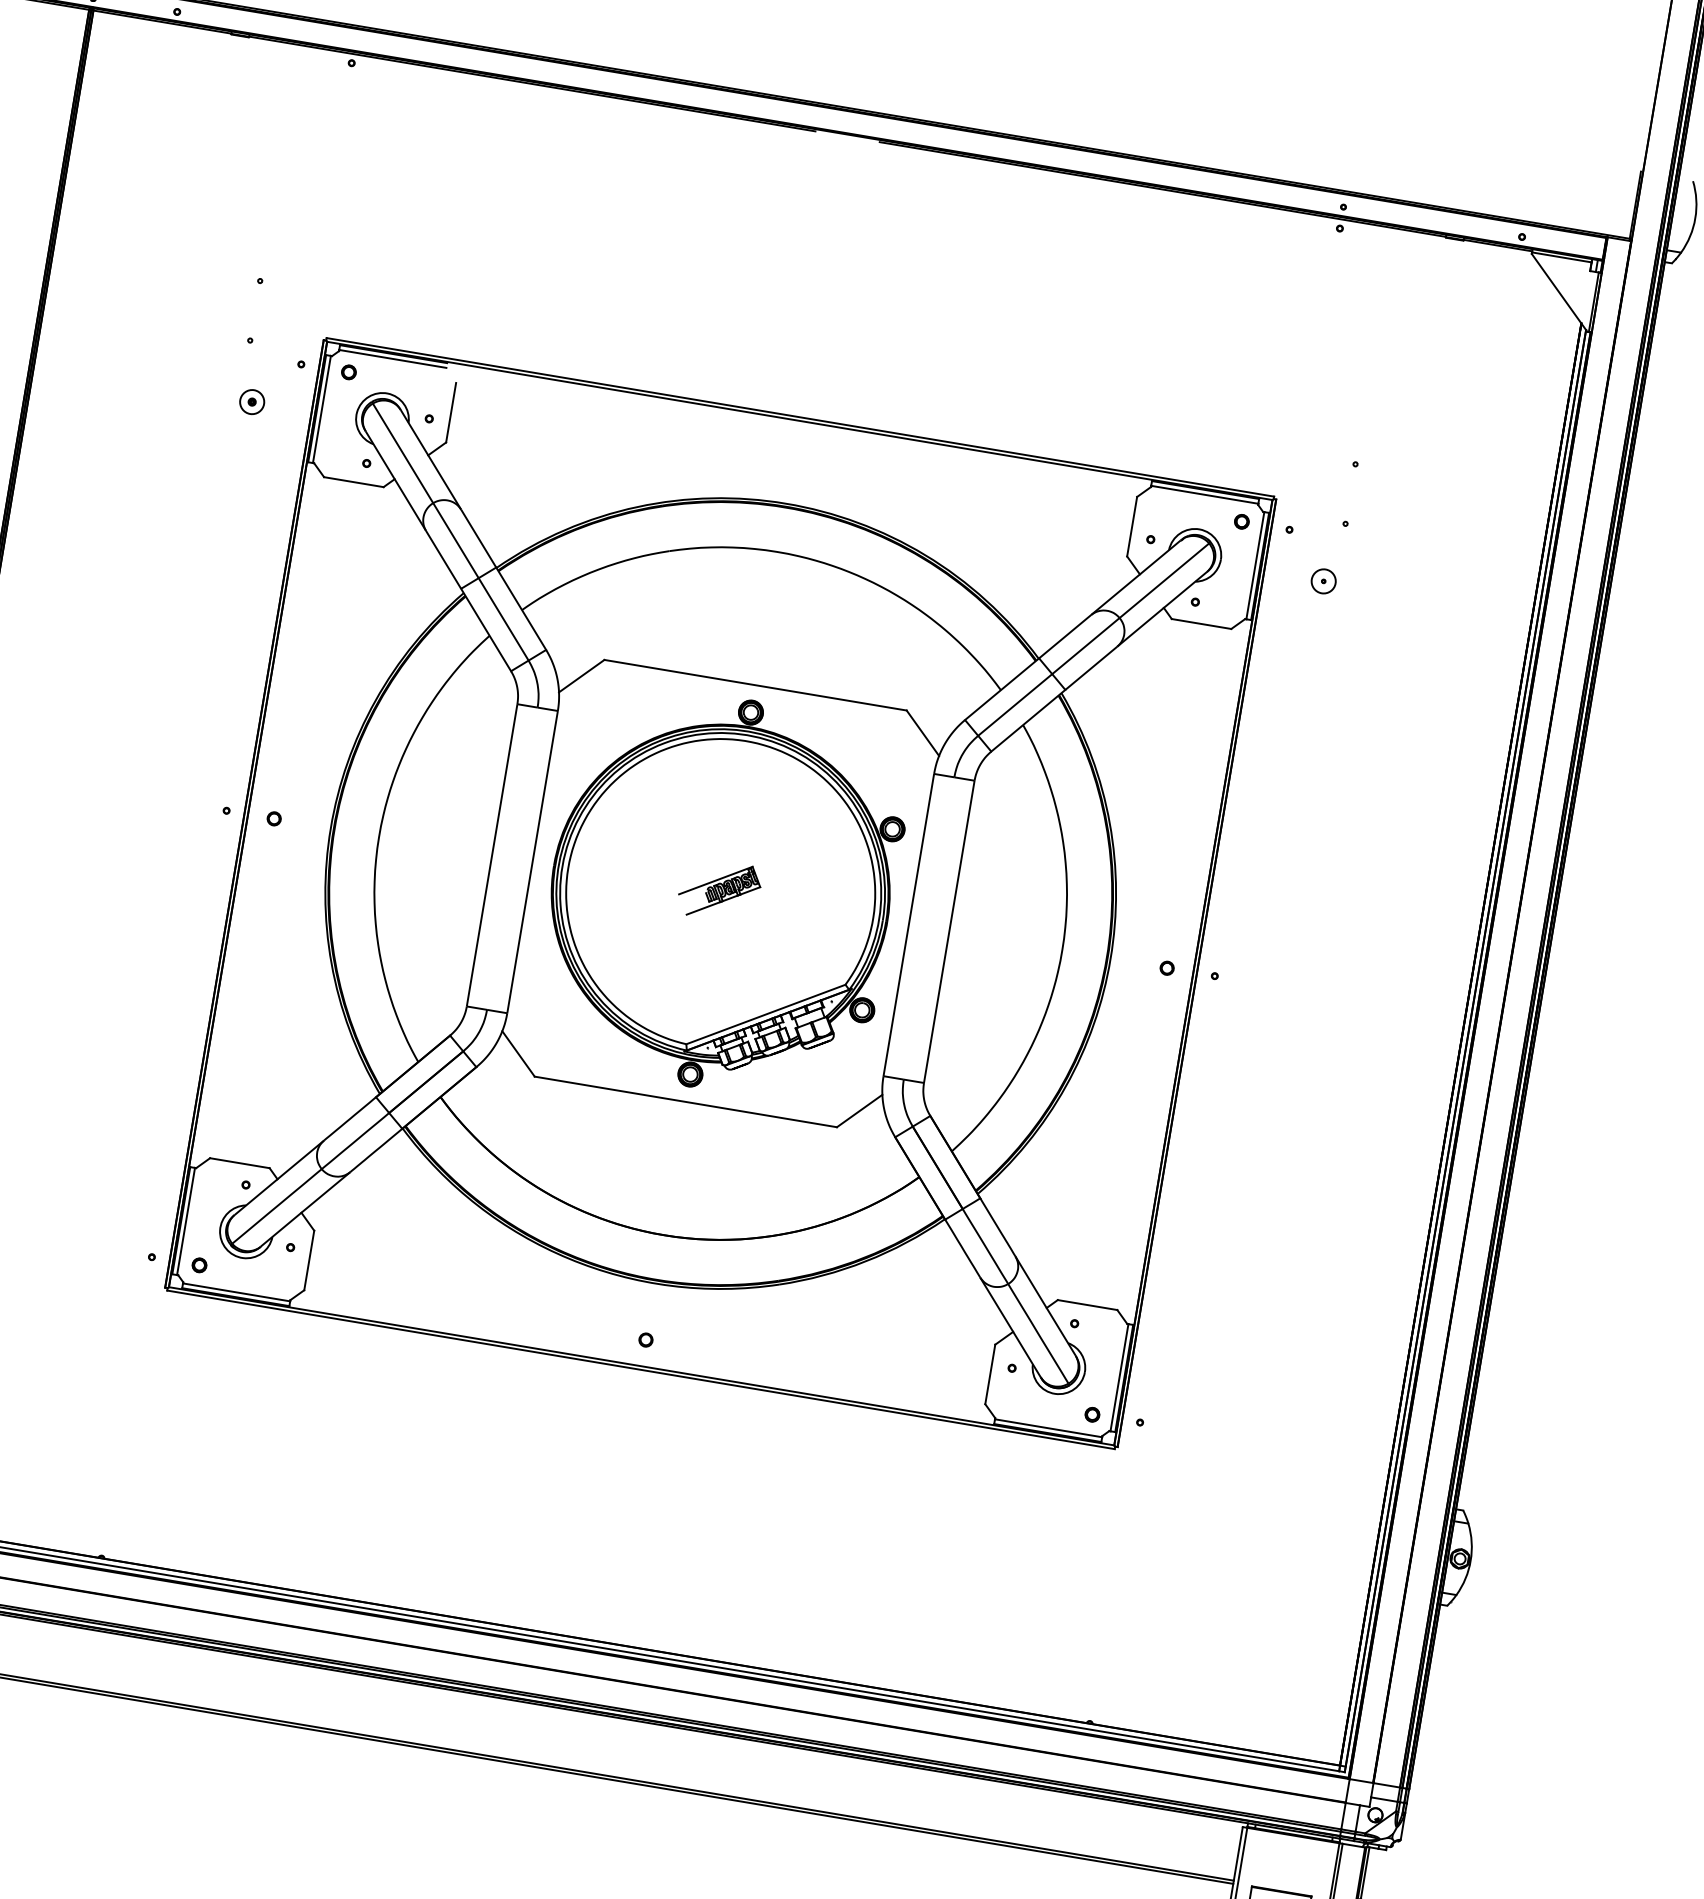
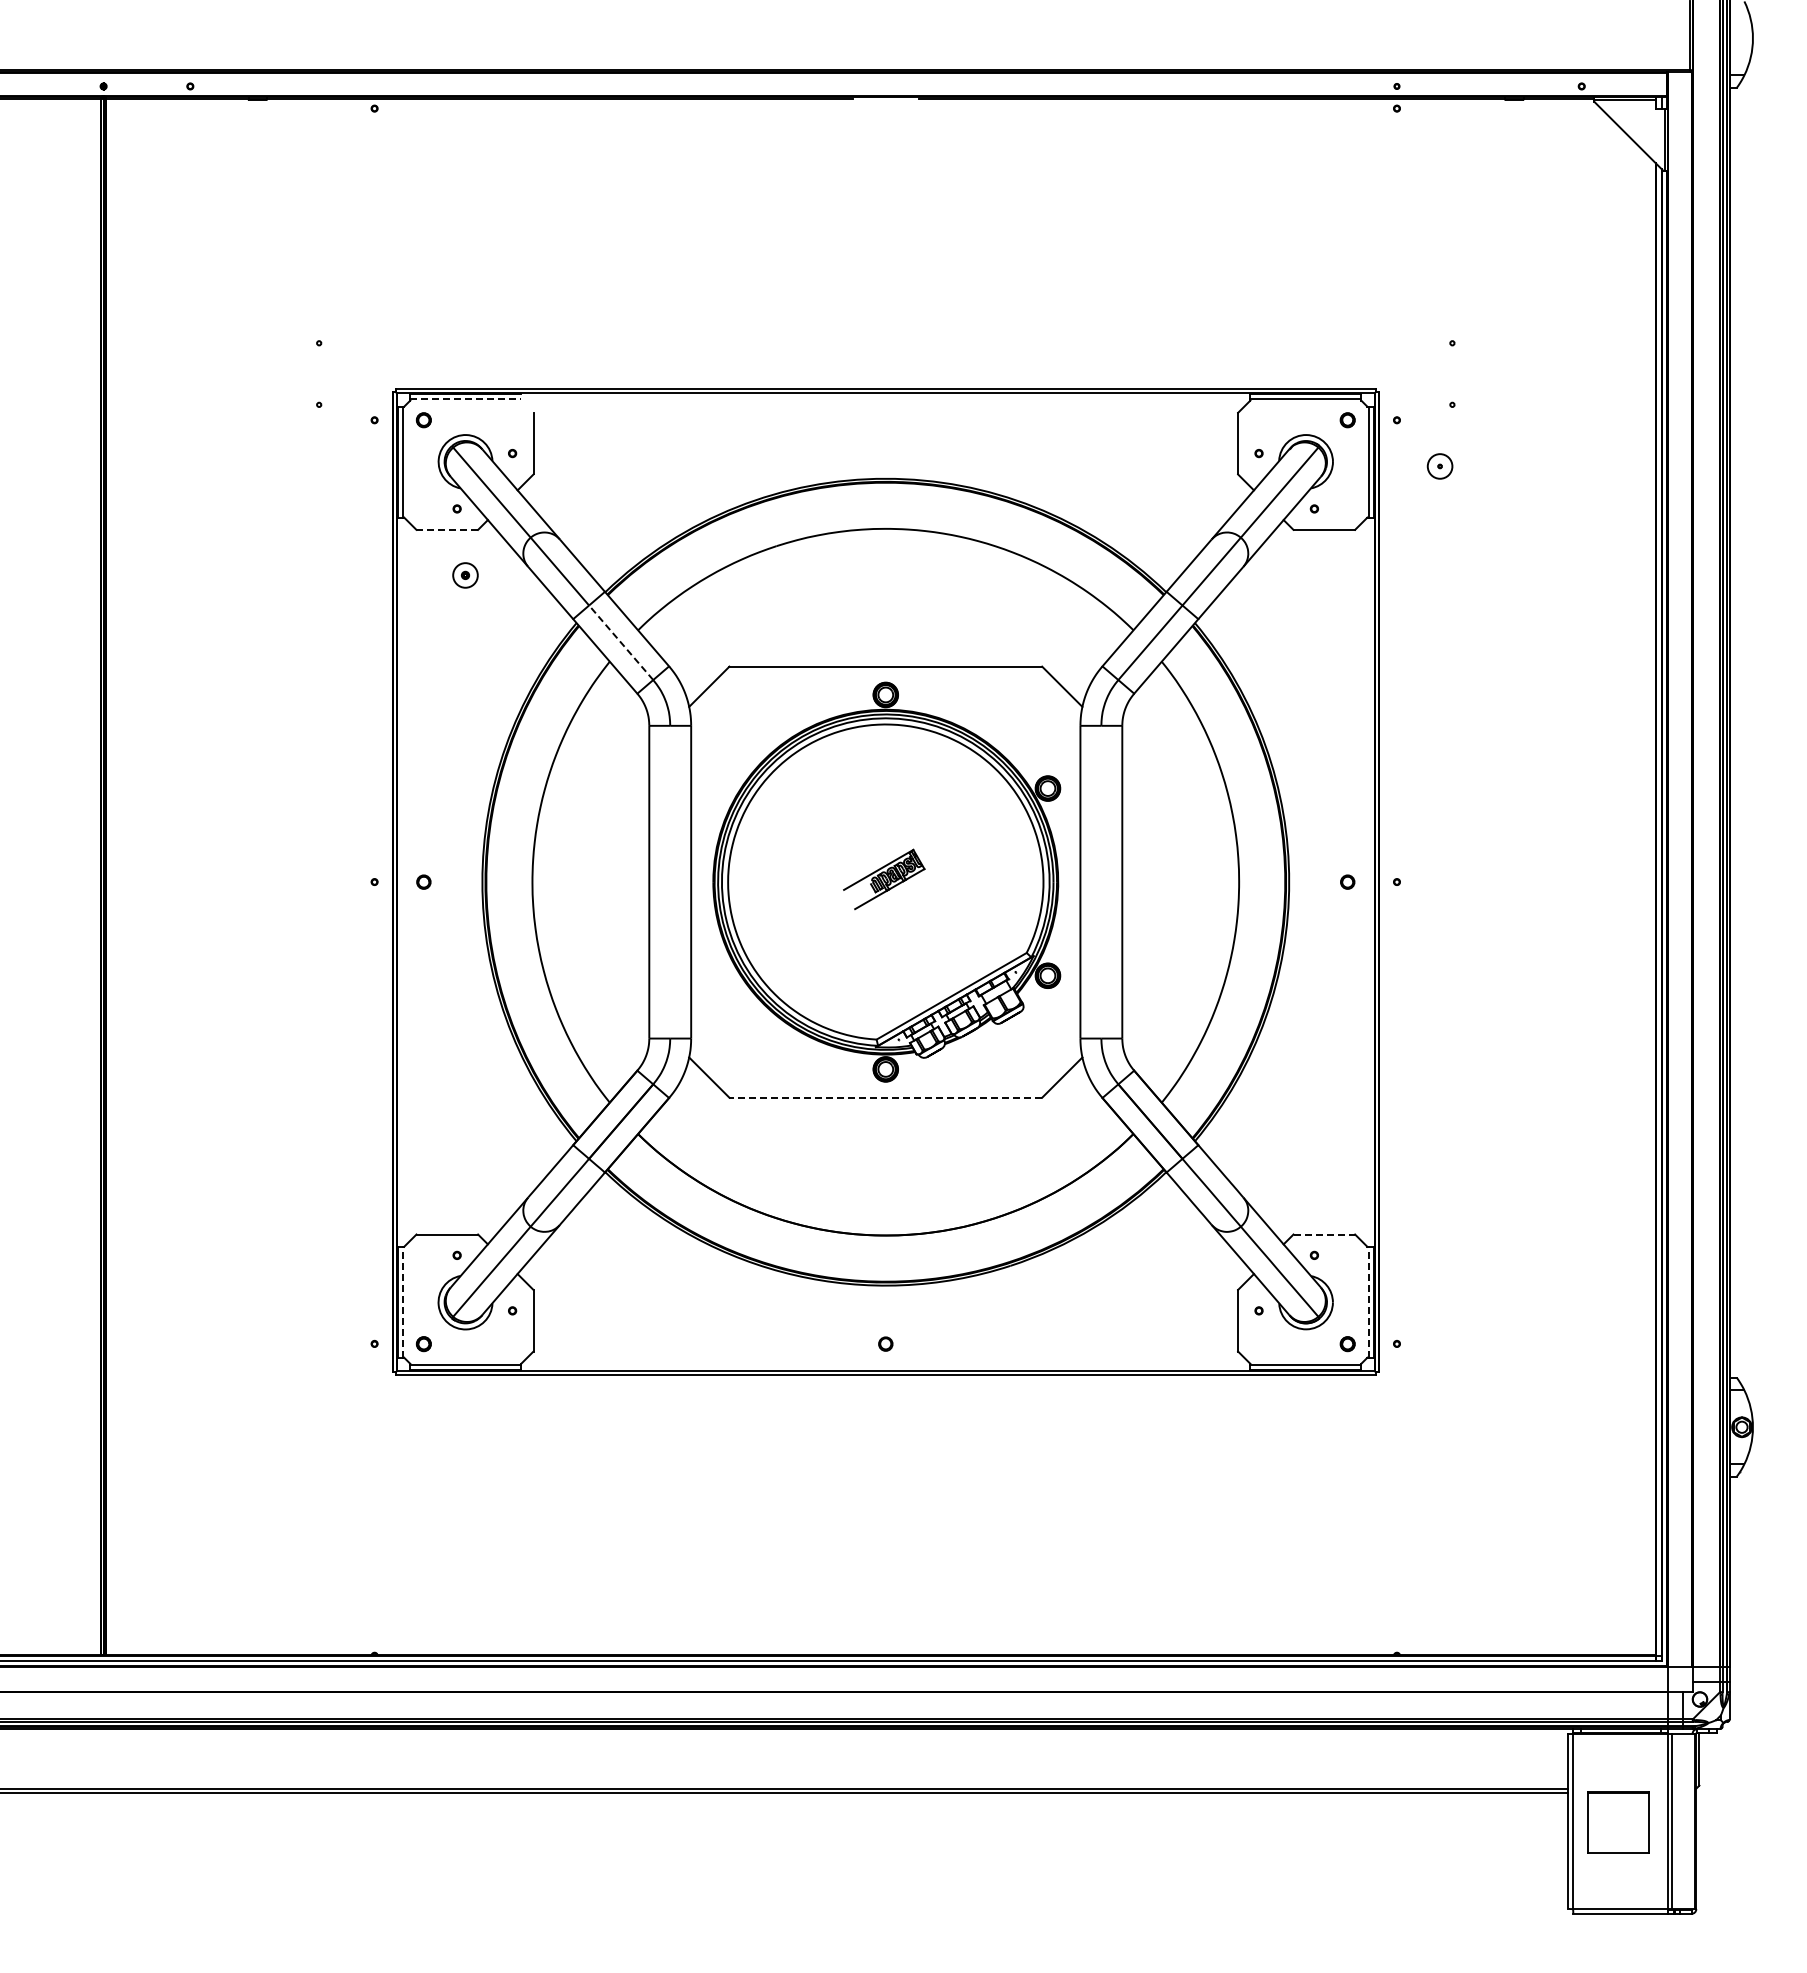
line: (393, 359) -> (466, 399), solid -> dashed
part: (252, 402) -> (465, 575), moved
line: (354, 481) -> (447, 529), solid -> dashed
line: (503, 619) -> (620, 642), solid -> dashed
line: (685, 1101) -> (885, 1097), solid -> dashed
line: (185, 1220) -> (402, 1301), solid -> dashed
line: (1087, 1305) -> (1324, 1234), solid -> dashed
line: (1119, 1376) -> (1368, 1301), solid -> dashed

